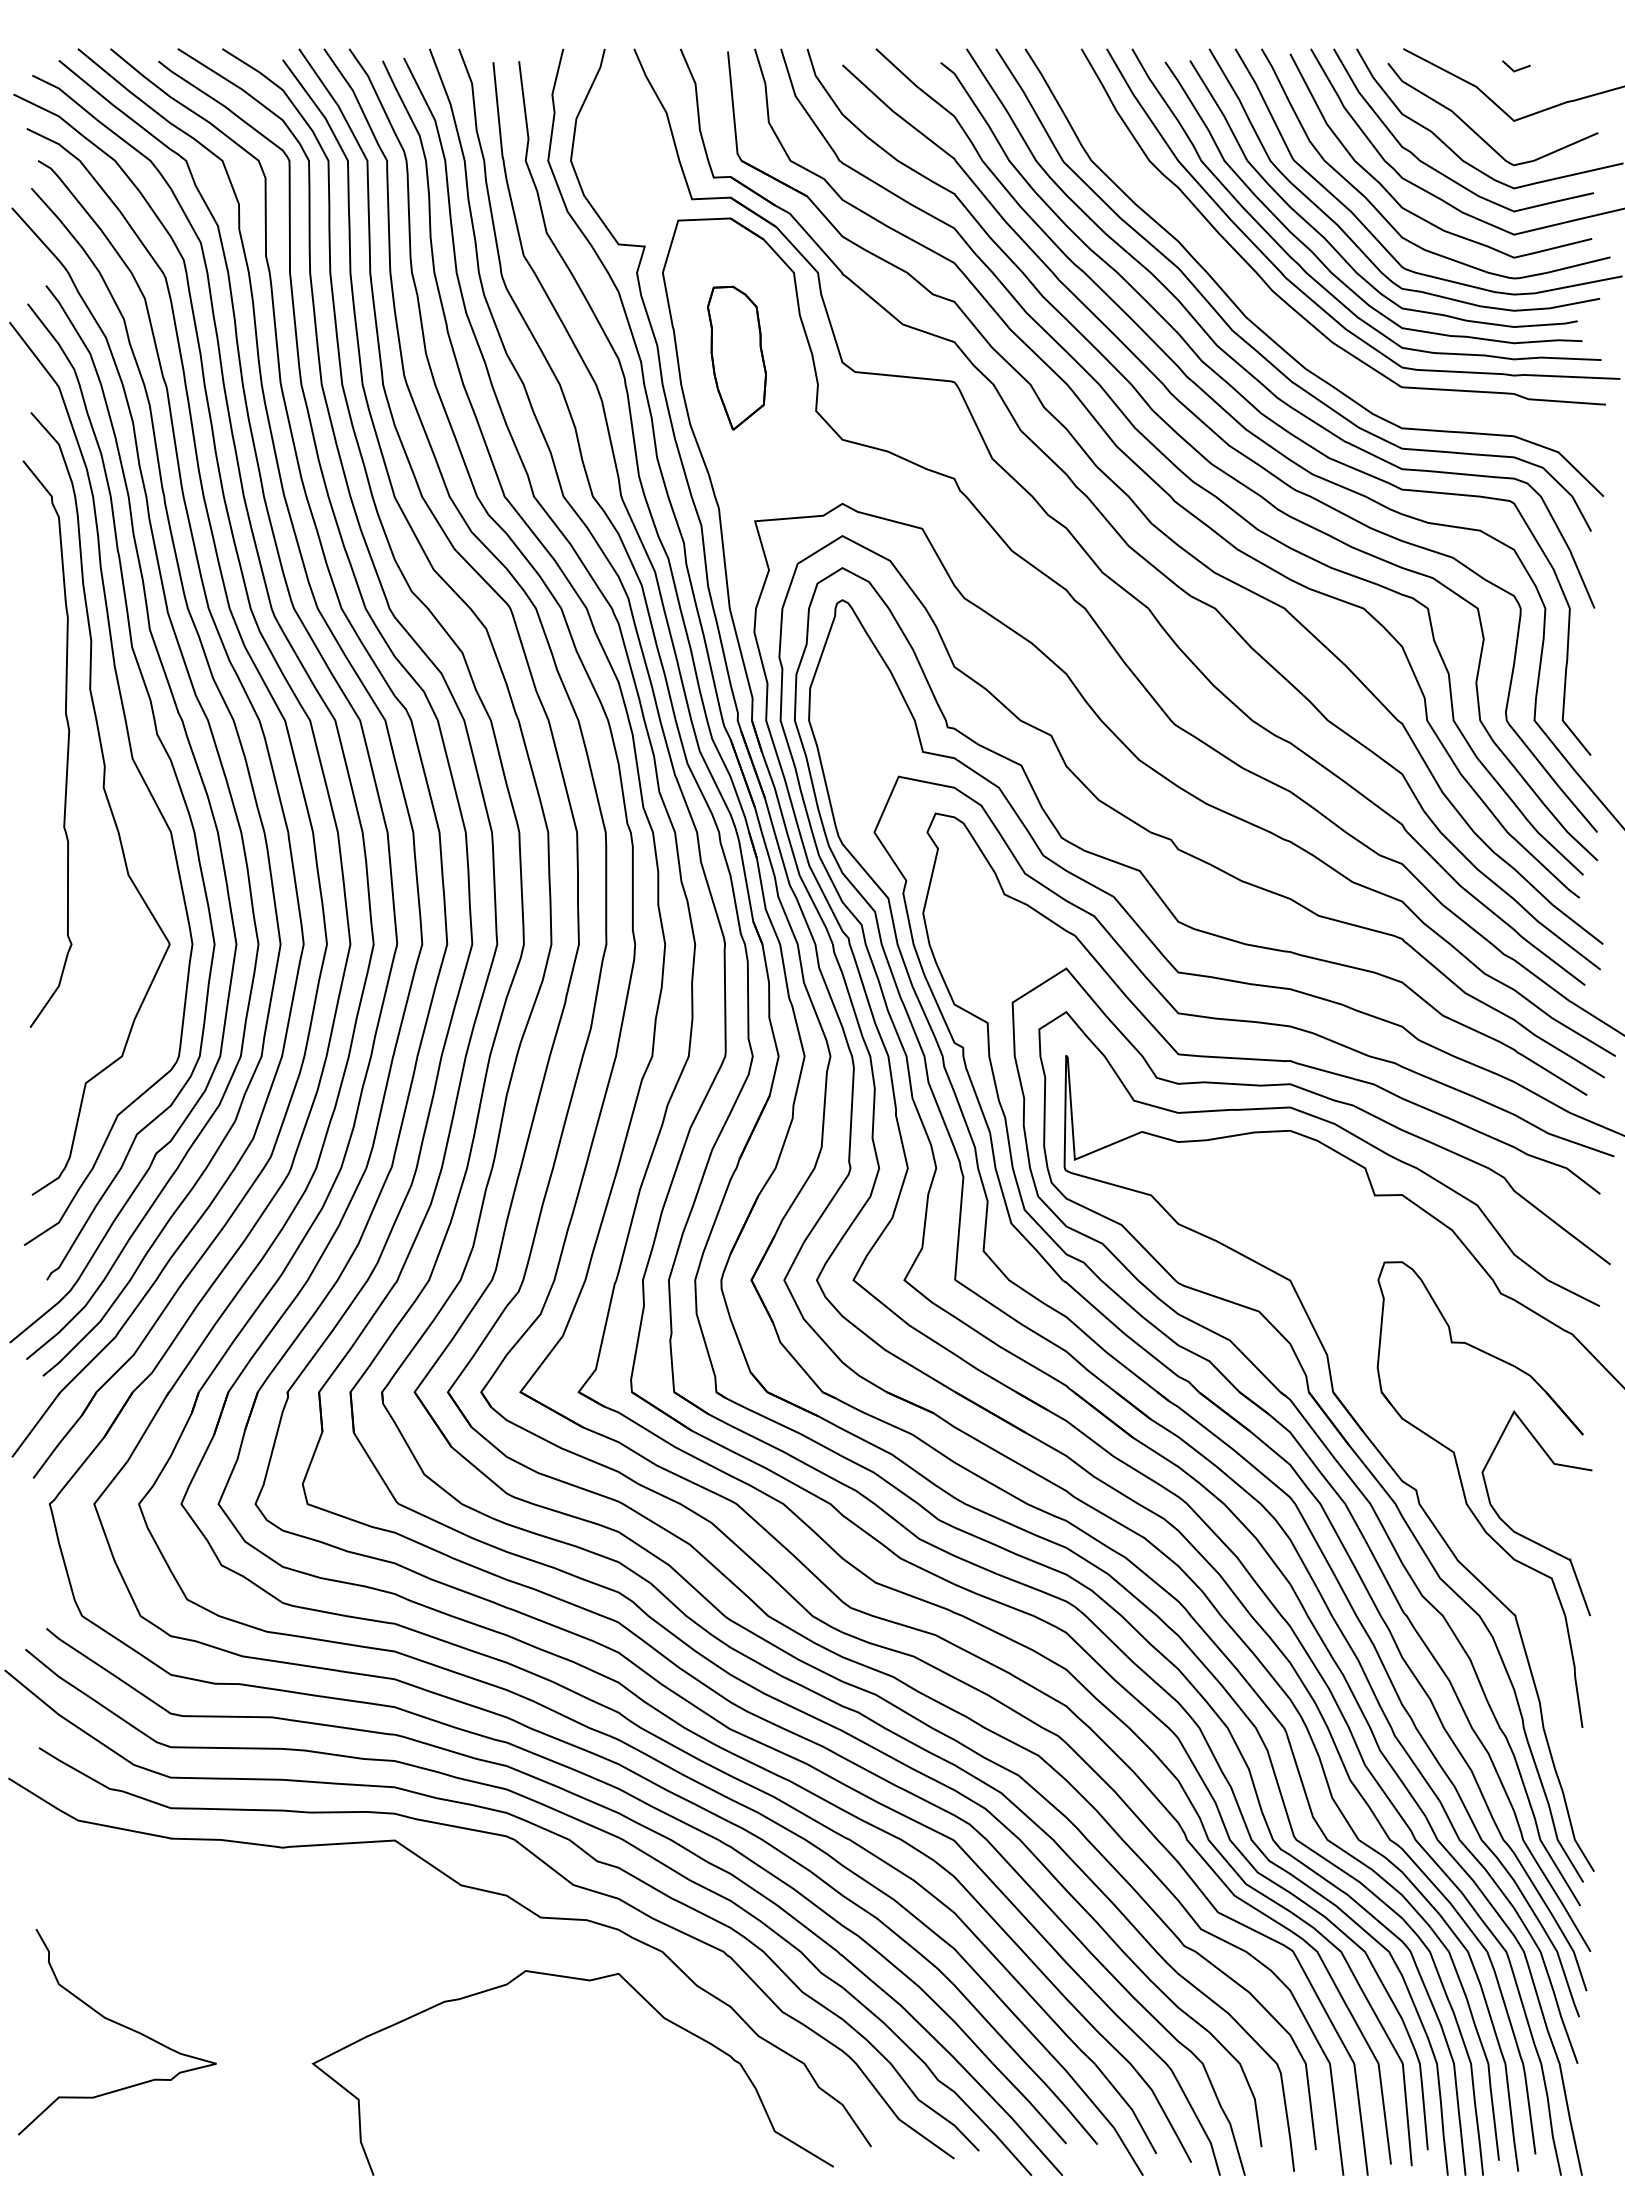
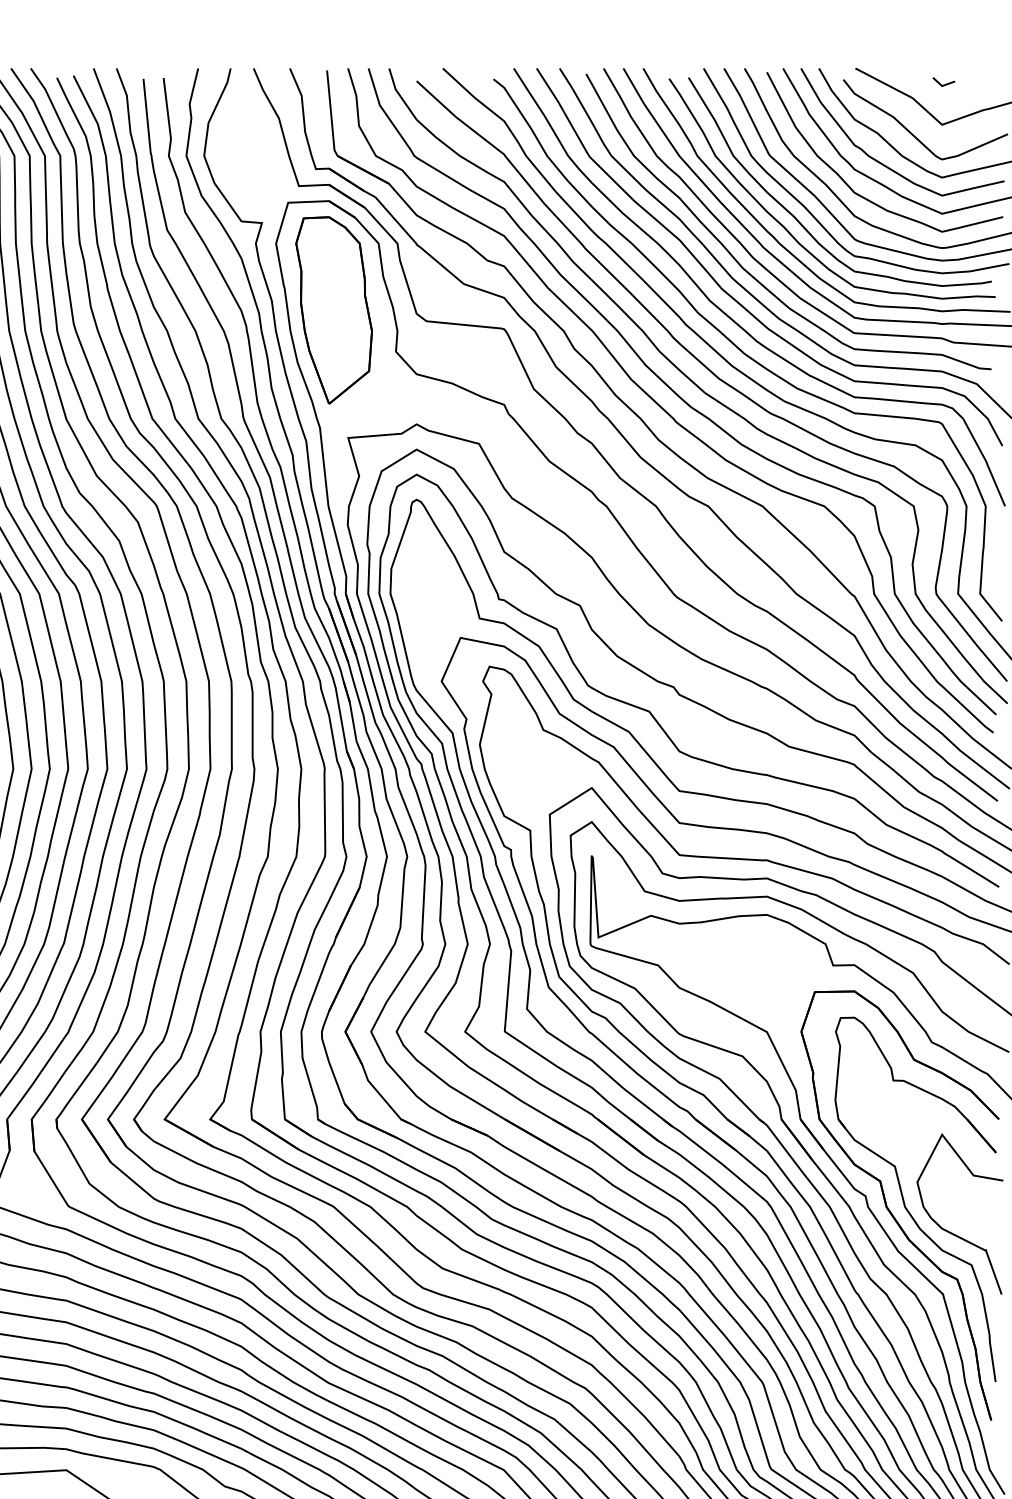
curve: (1253, 295) -> (738, 261), added
part: (736, 358) -> (333, 310), size x1.67
part: (1450, 1512) -> (892, 1213), added

